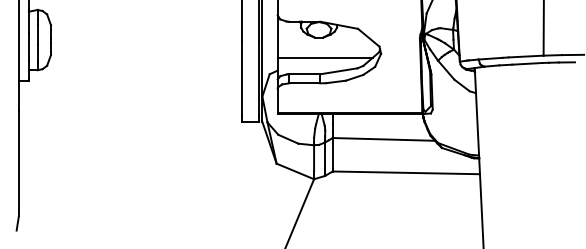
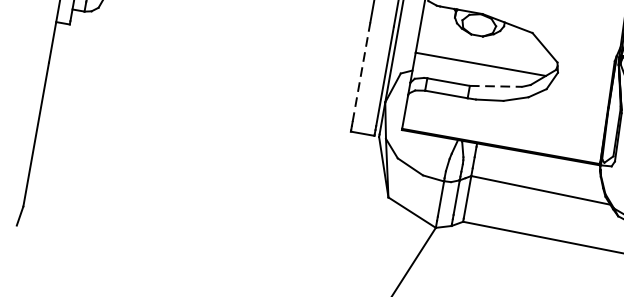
line: (338, 71) -> (495, 86), solid -> dashed
line: (241, 77) -> (361, 71), solid -> dashed

